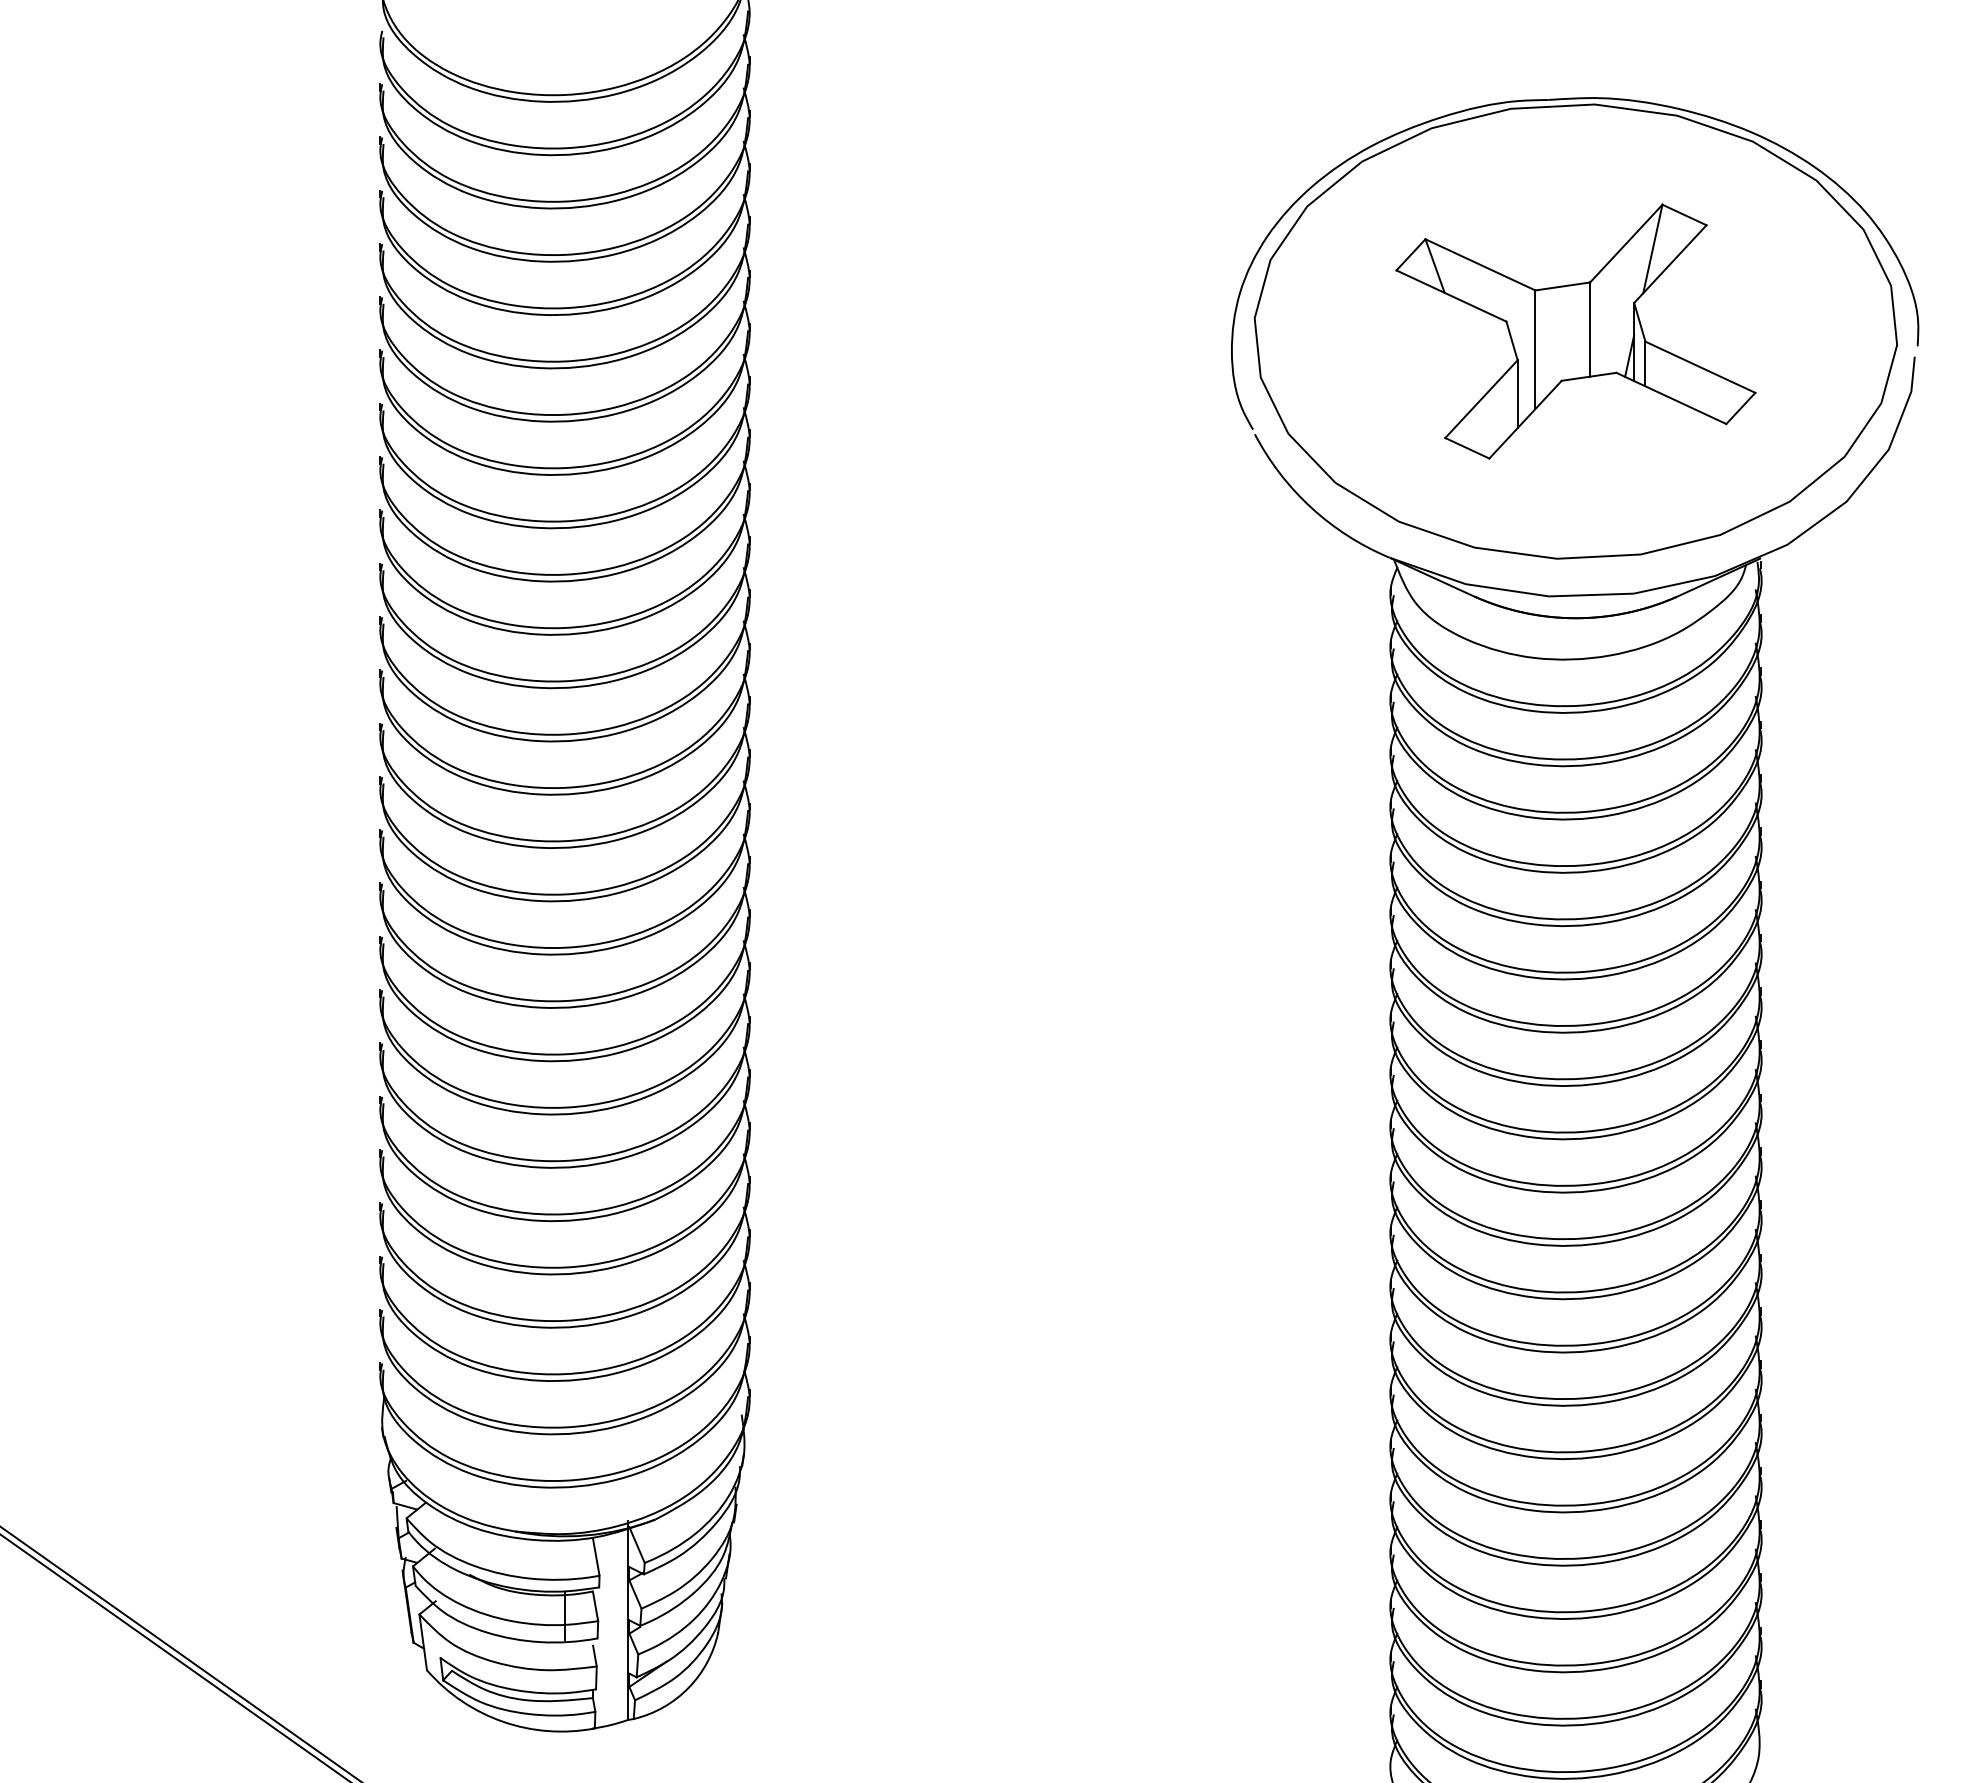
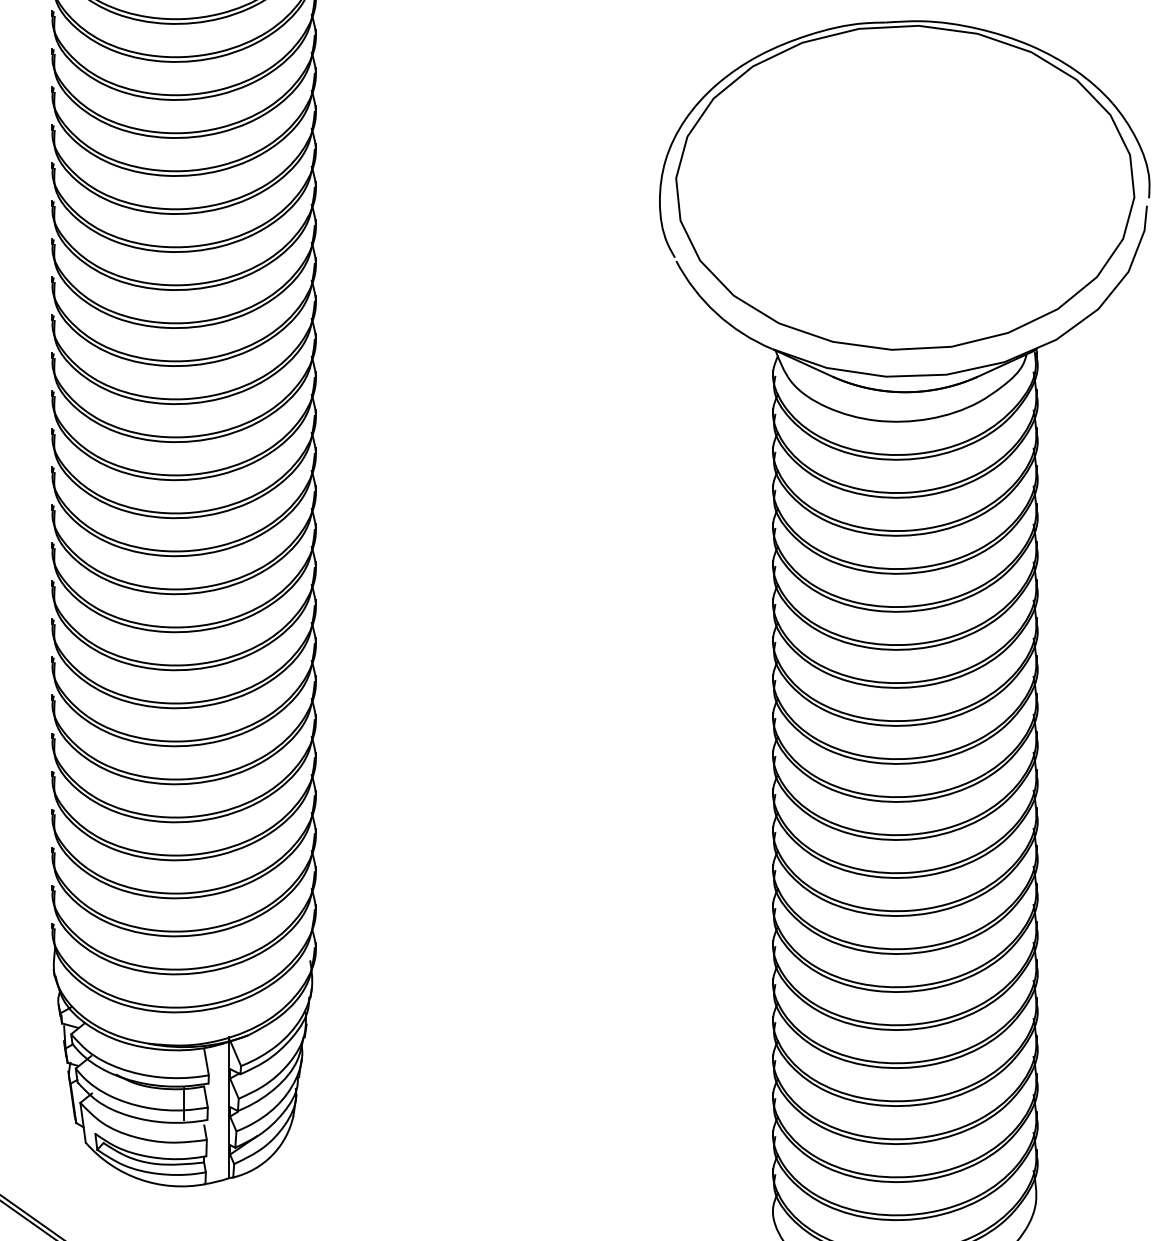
part: (1575, 331) -> (904, 187), removed

